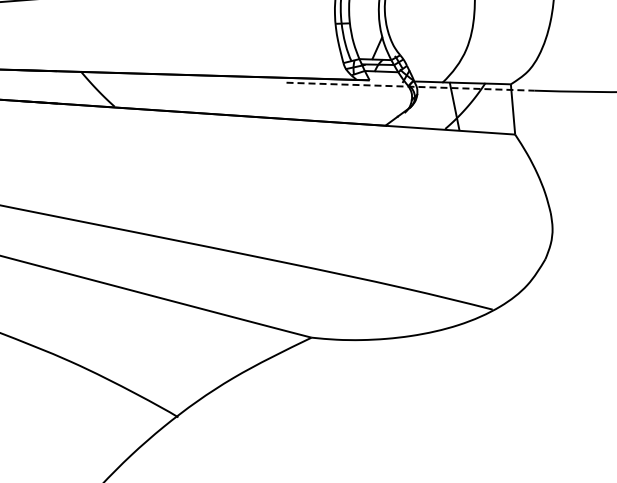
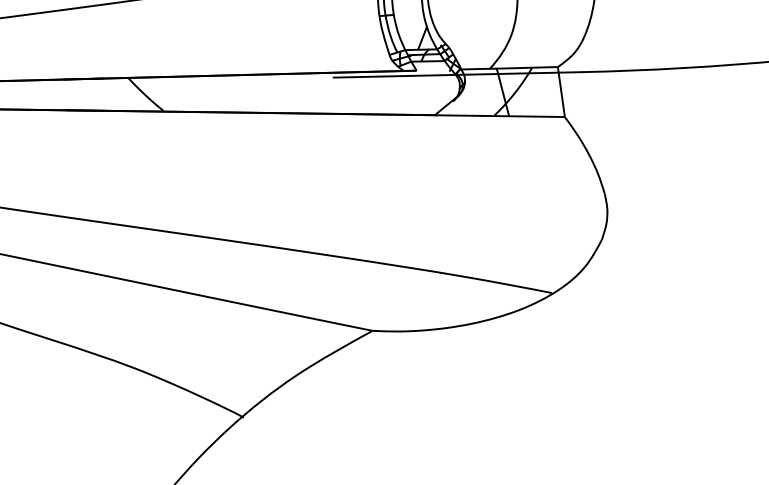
line: (410, 86) -> (457, 74), dashed -> solid

